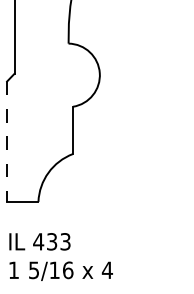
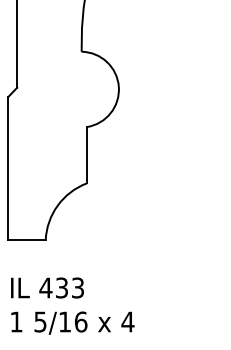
line: (7, 141) -> (8, 168), dashed -> solid

